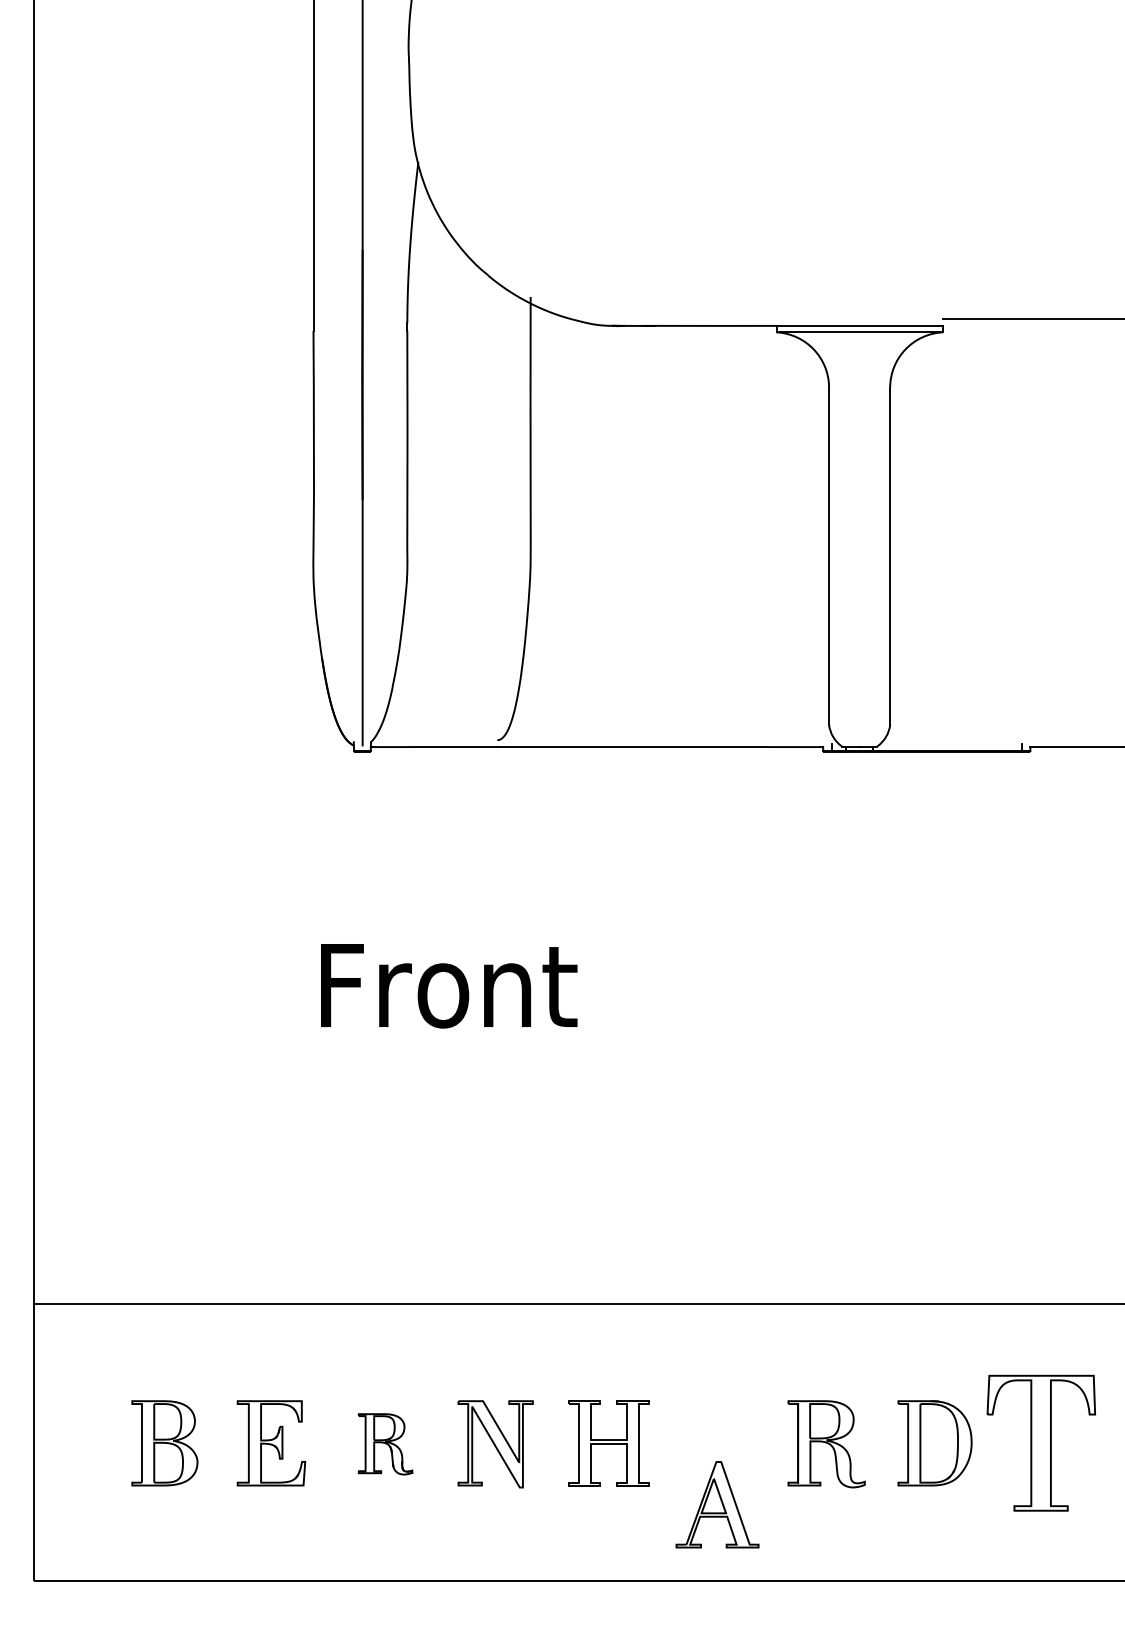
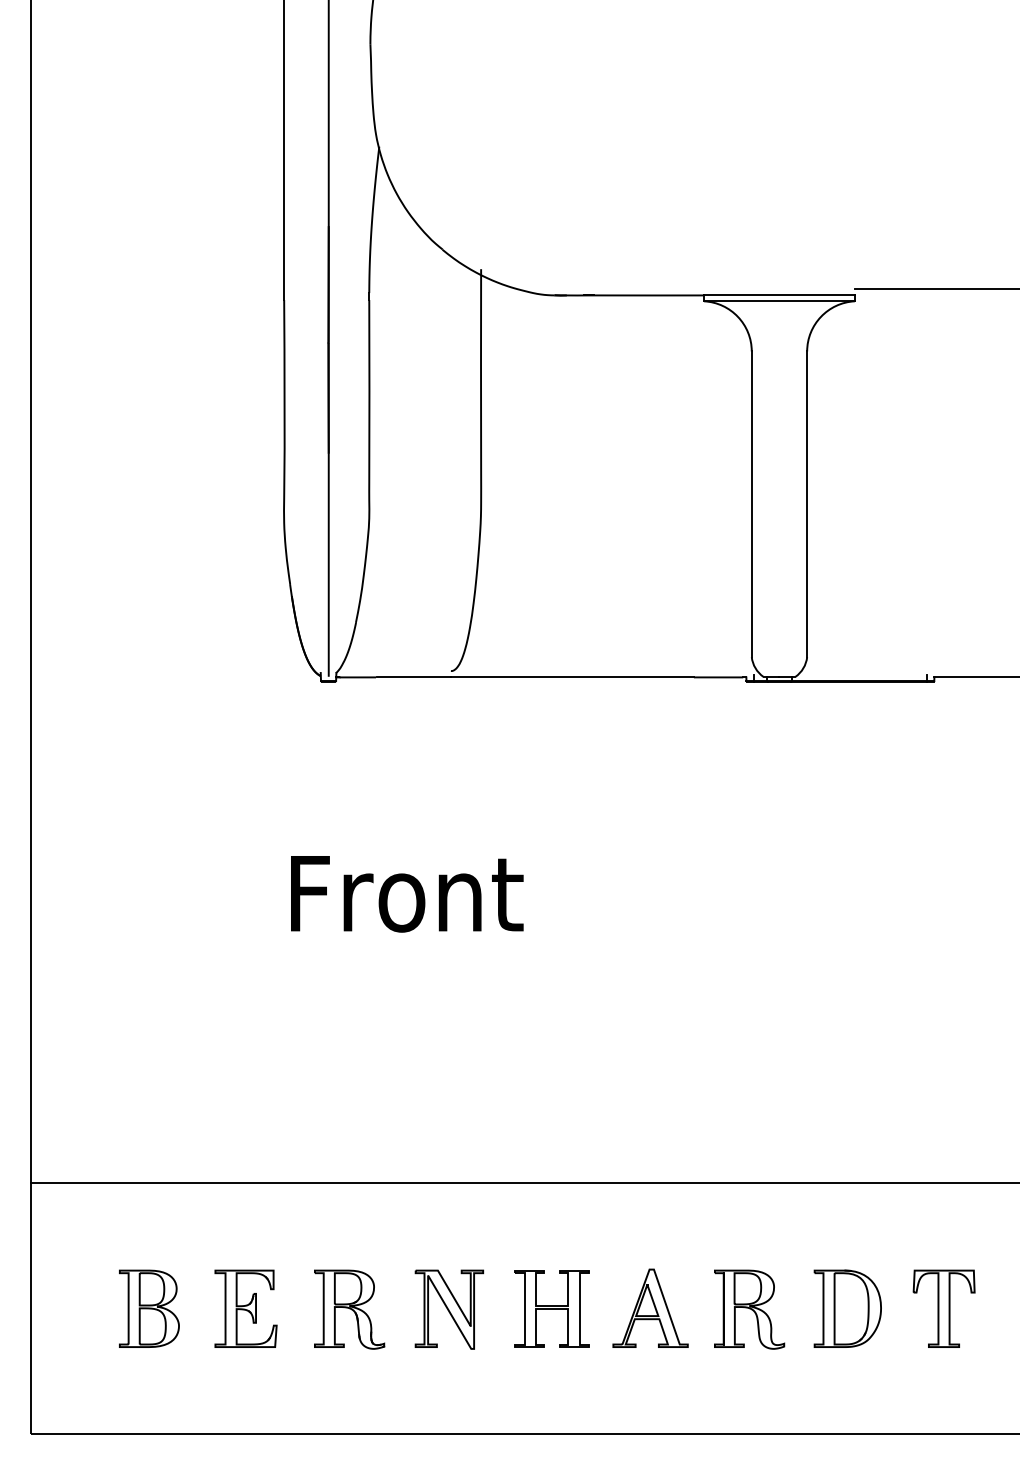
part: (1040, 1443) -> (943, 1308), size x0.62
part: (385, 1444) -> (349, 1309), size x1.43
part: (717, 1504) -> (650, 1308), moved

